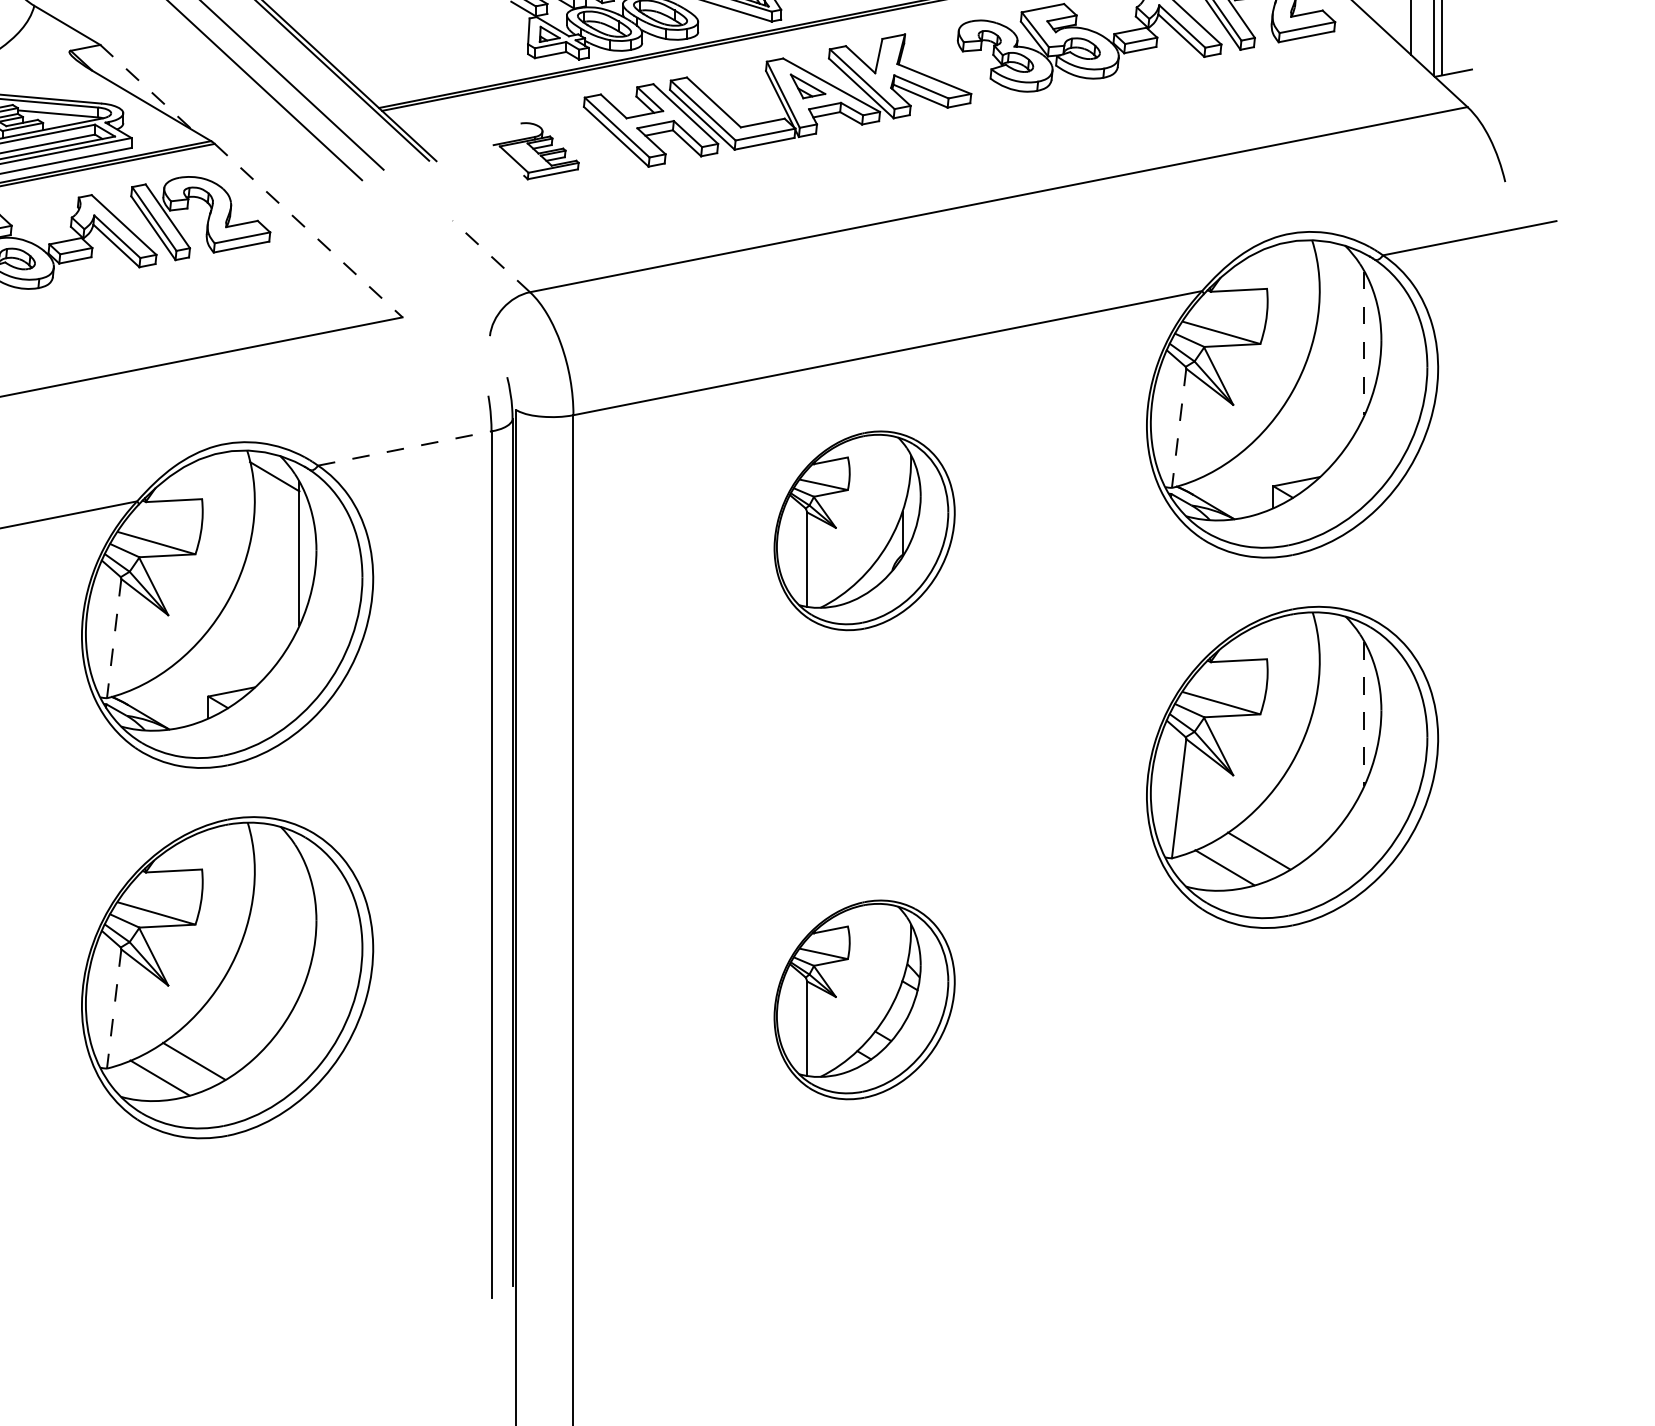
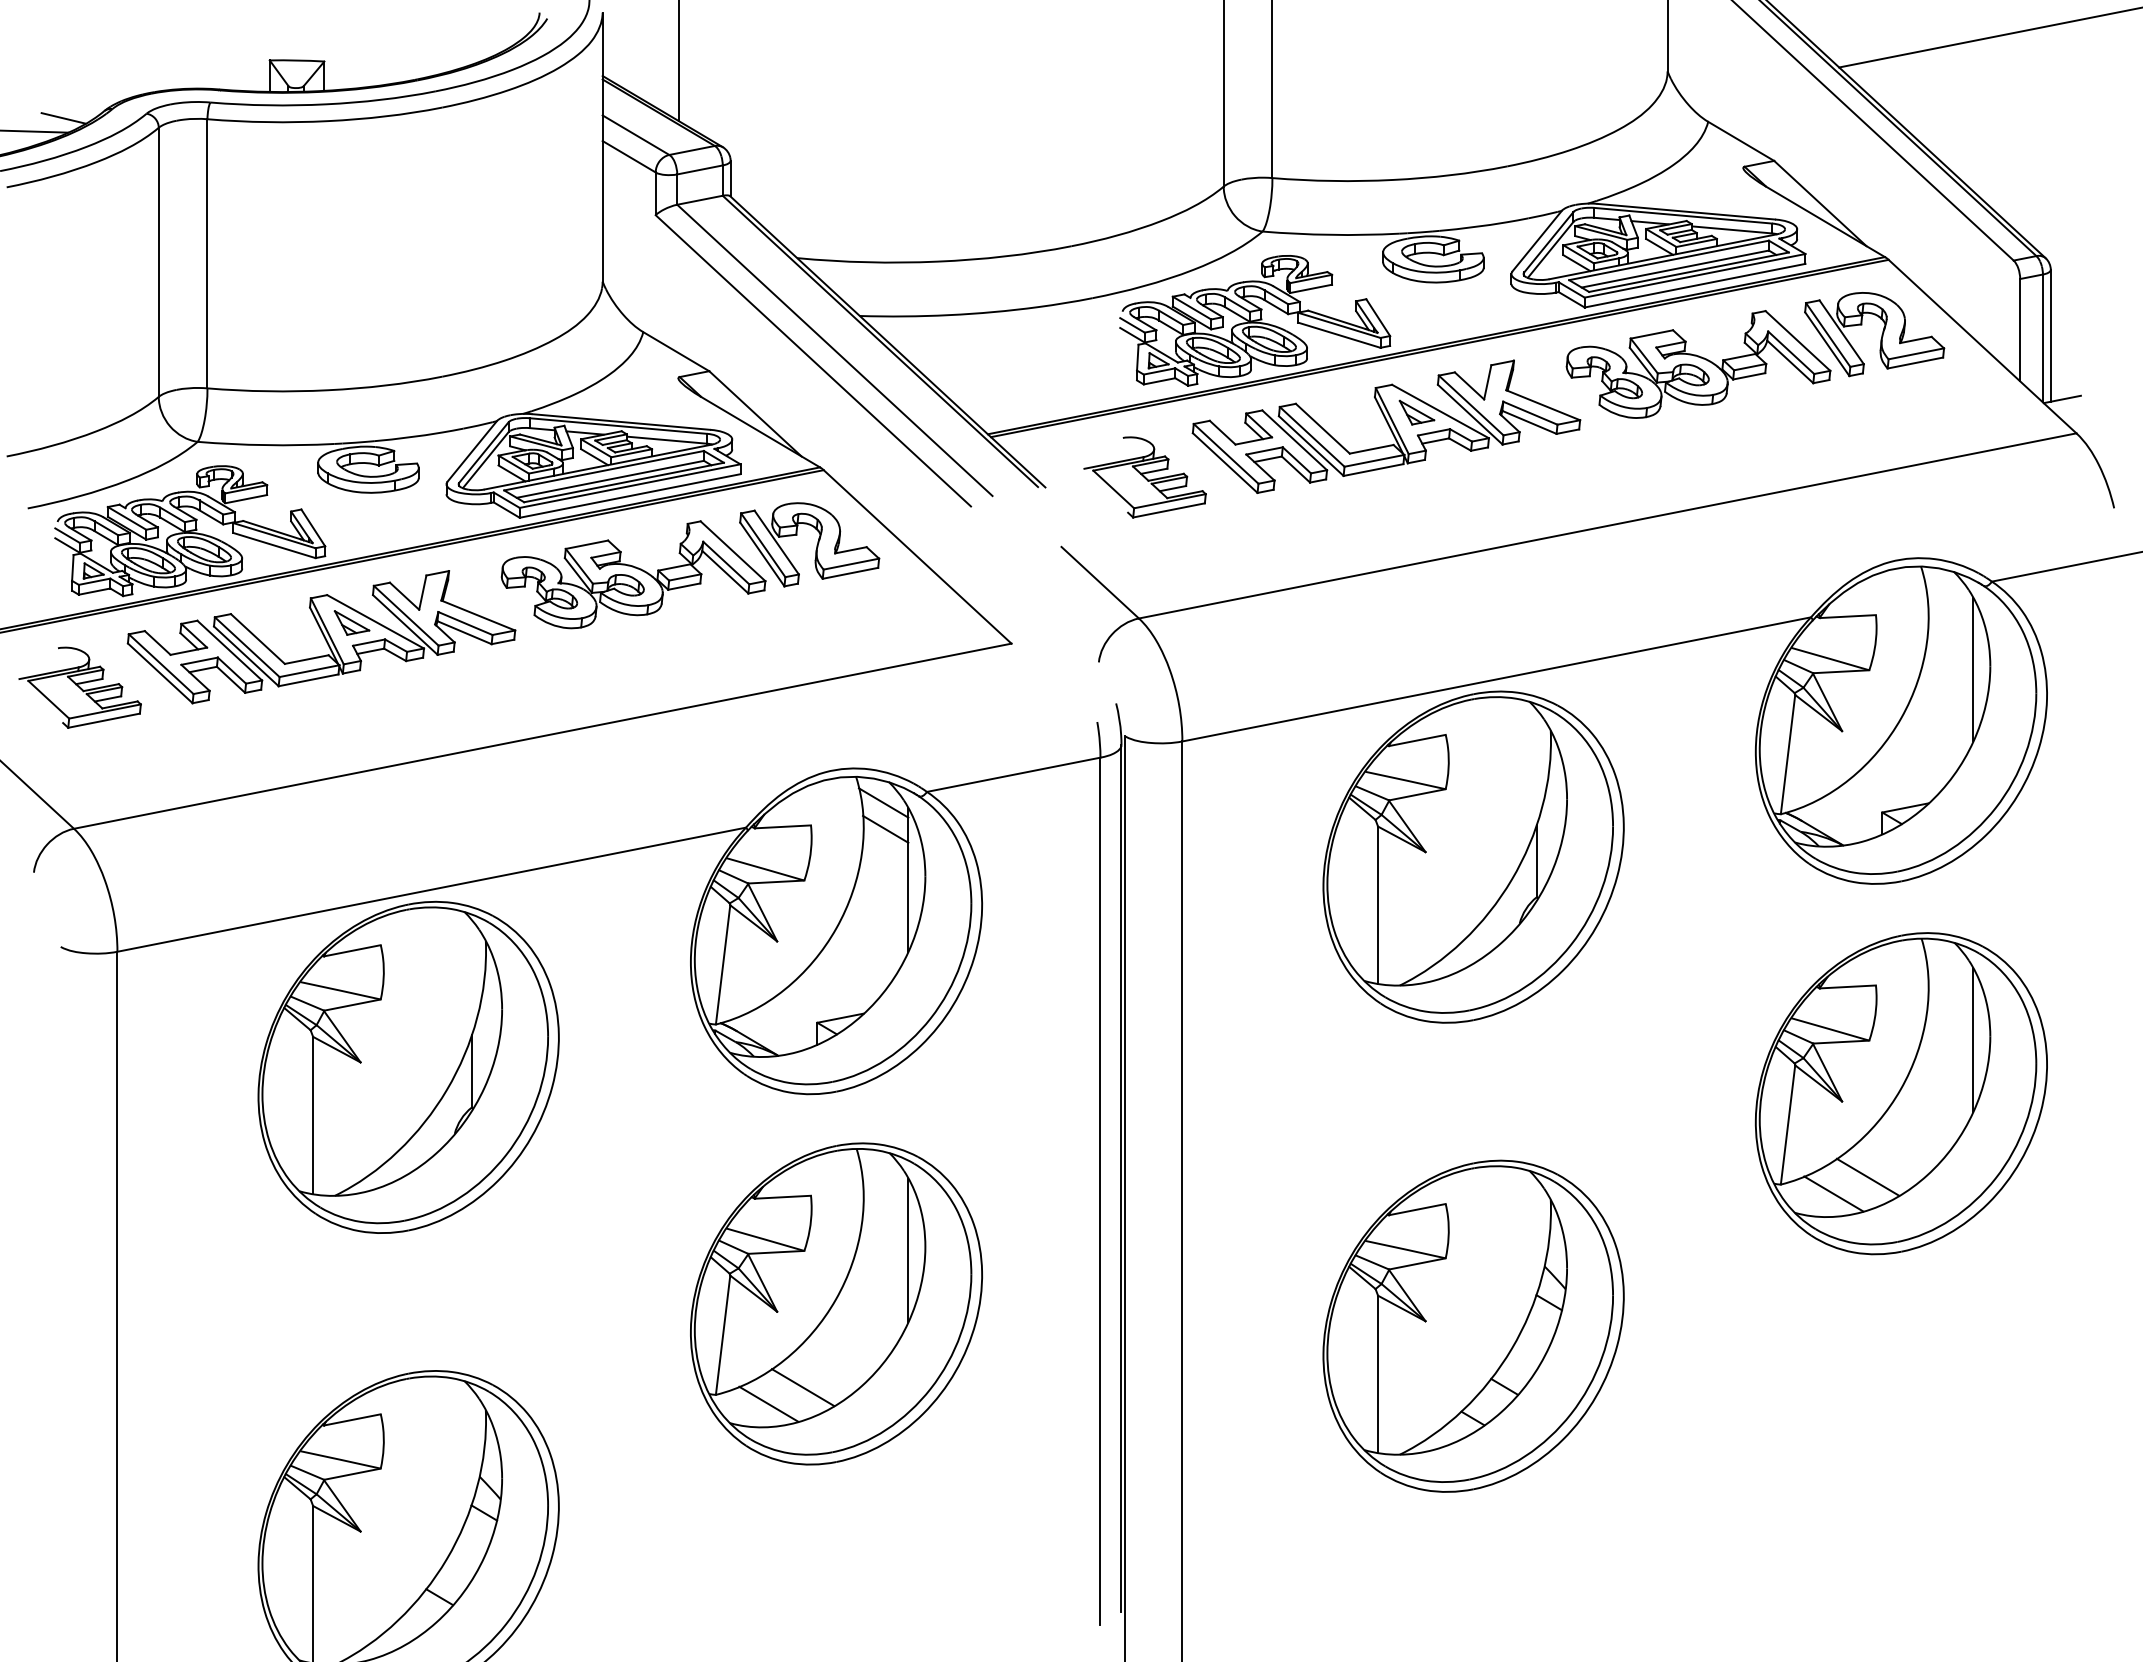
line: (146, 87) -> (755, 413), dashed -> solid
part: (535, 151) -> (1144, 477), size x1.43
line: (308, 230) -> (917, 556), dashed -> solid
line: (491, 256) -> (1100, 582), dashed -> solid
line: (1364, 343) -> (1973, 669), dashed -> solid
line: (1178, 429) -> (1787, 755), dashed -> solid
line: (405, 448) -> (1014, 774), dashed -> solid
line: (276, 502) -> (885, 828), added
part: (864, 530) -> (1473, 856), size x1.67
line: (114, 639) -> (723, 965), dashed -> solid
line: (1364, 714) -> (1973, 1040), dashed -> solid
line: (299, 924) -> (908, 1250), added
part: (864, 999) -> (1473, 1325), size x1.67
line: (114, 1009) -> (723, 1335), dashed -> solid

